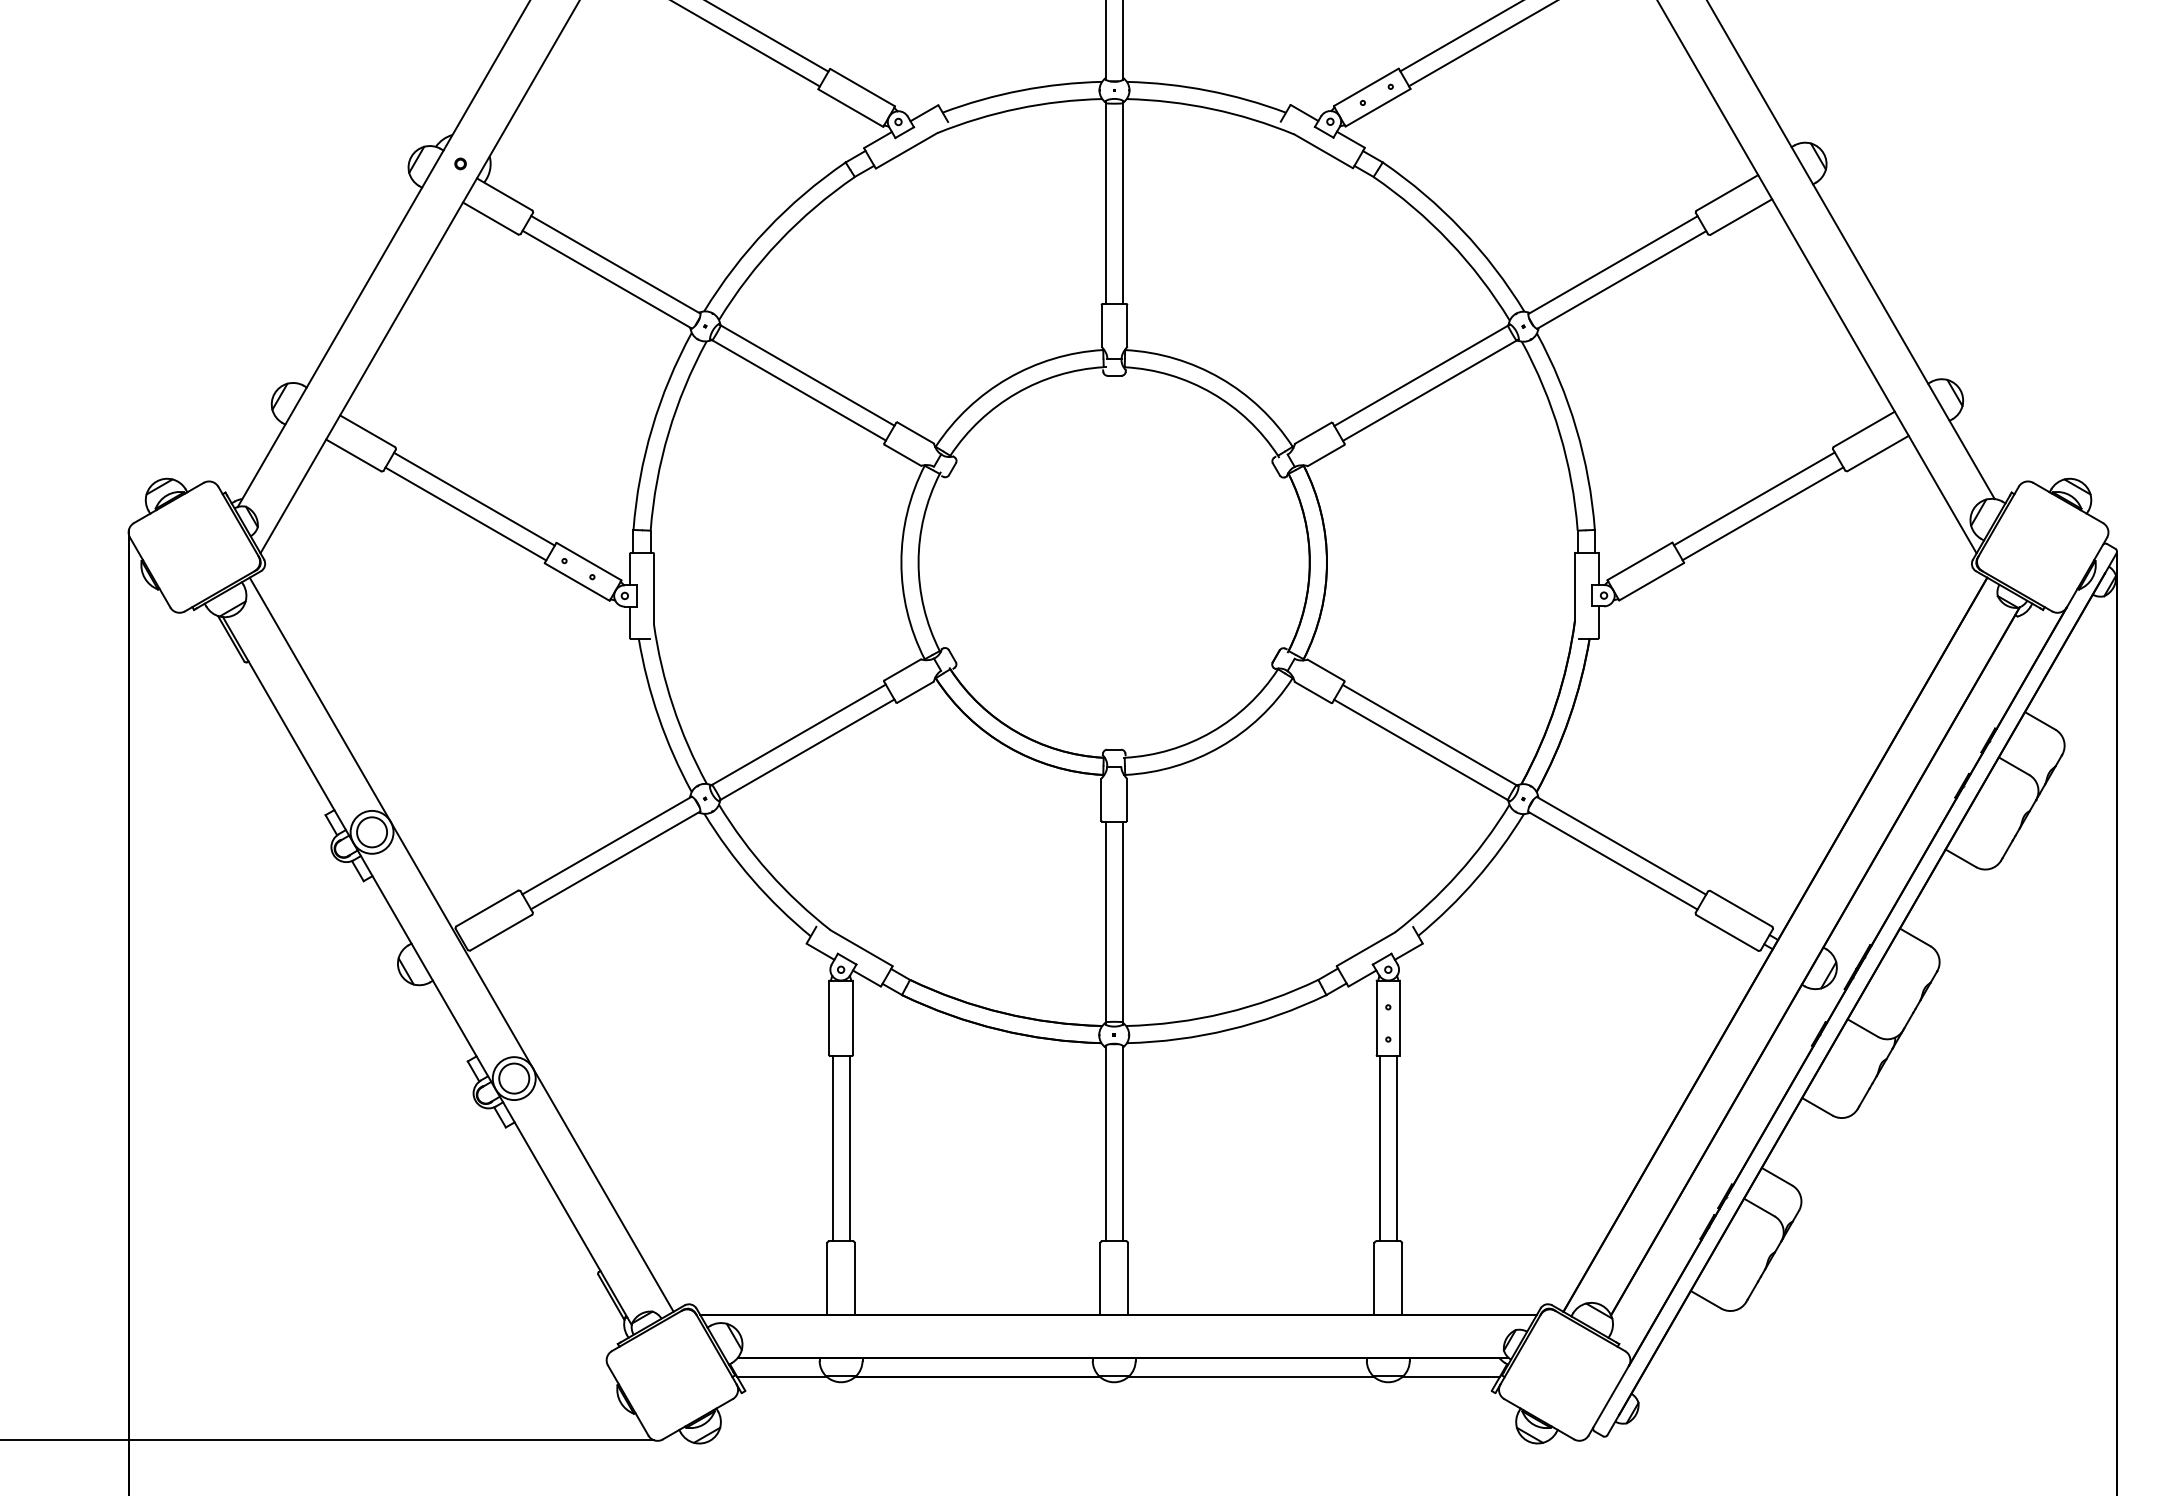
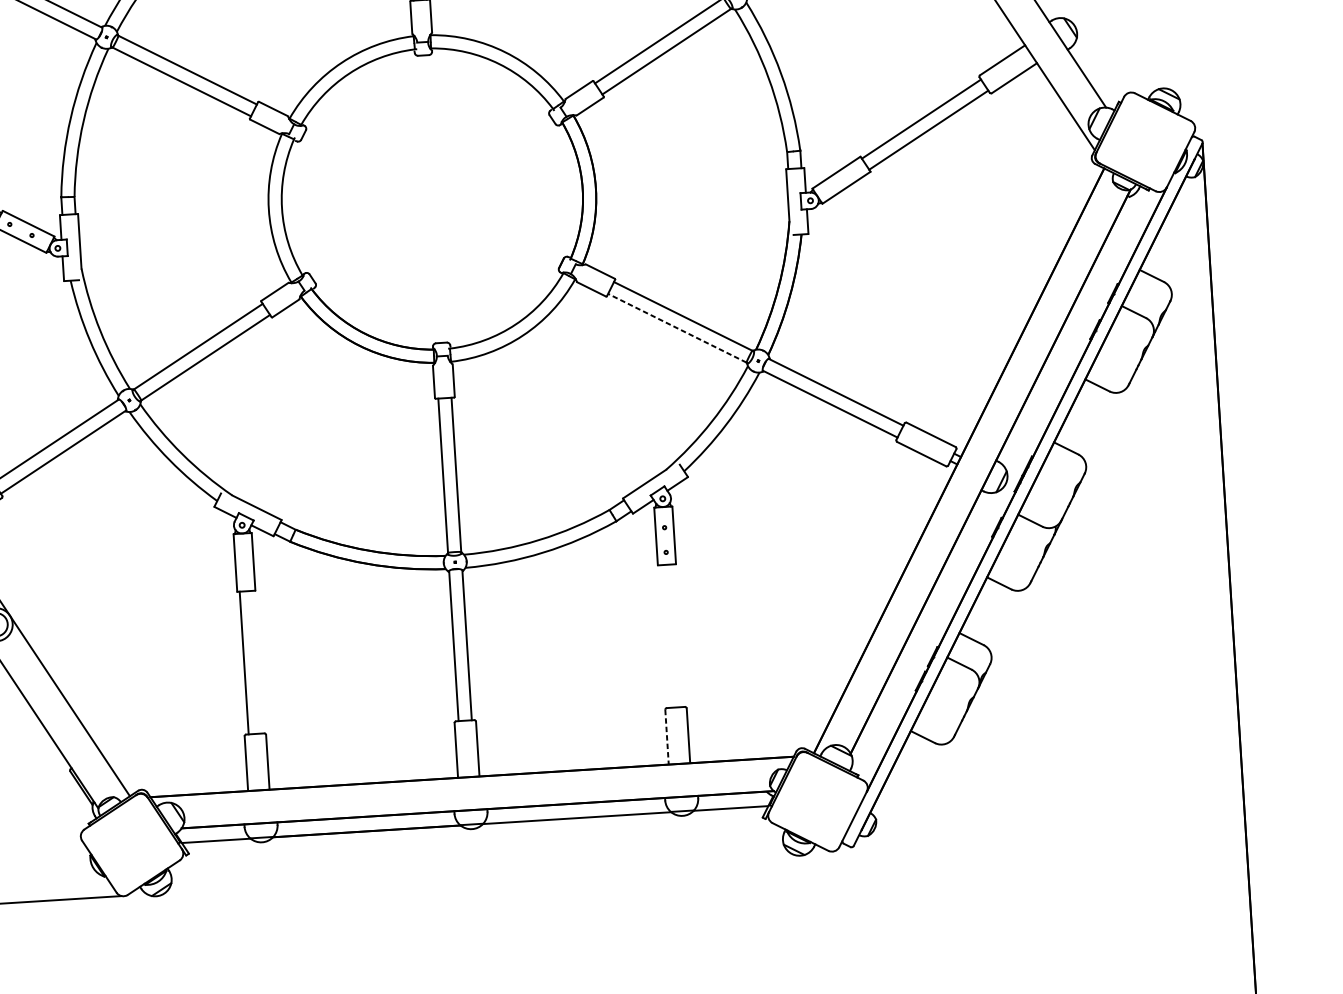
line: (1420, 749) -> (676, 327), solid -> dashed
line: (849, 1148) -> (257, 662), removed
line: (1379, 1148) -> (664, 636), removed
line: (1396, 1148) -> (677, 635), removed
line: (1374, 1279) -> (667, 737), solid -> dashed

